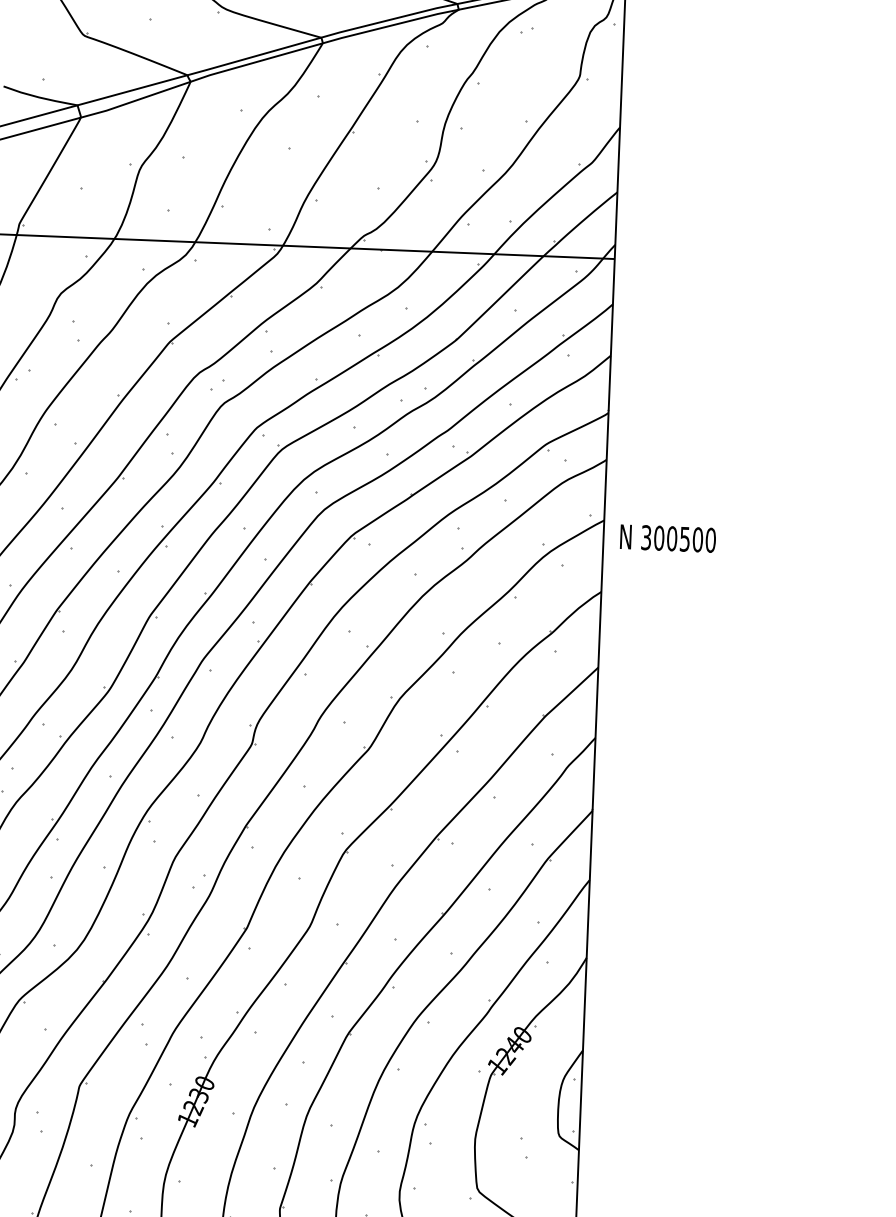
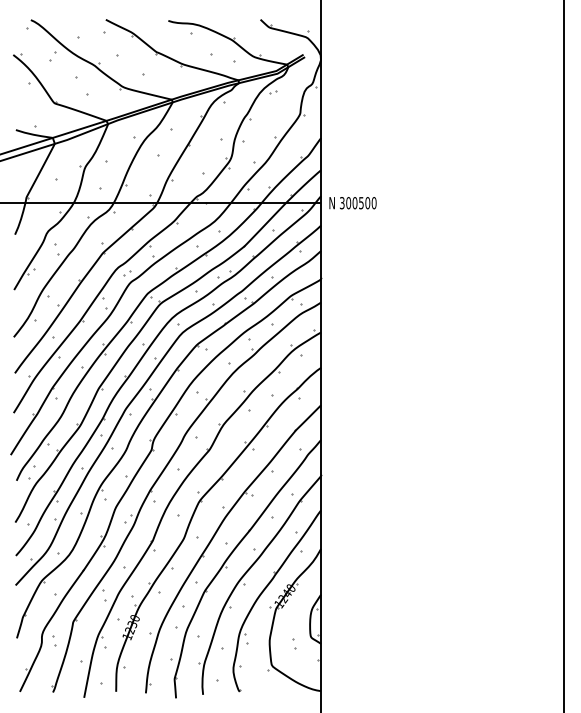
text: (666, 539) -> (352, 203), moved

